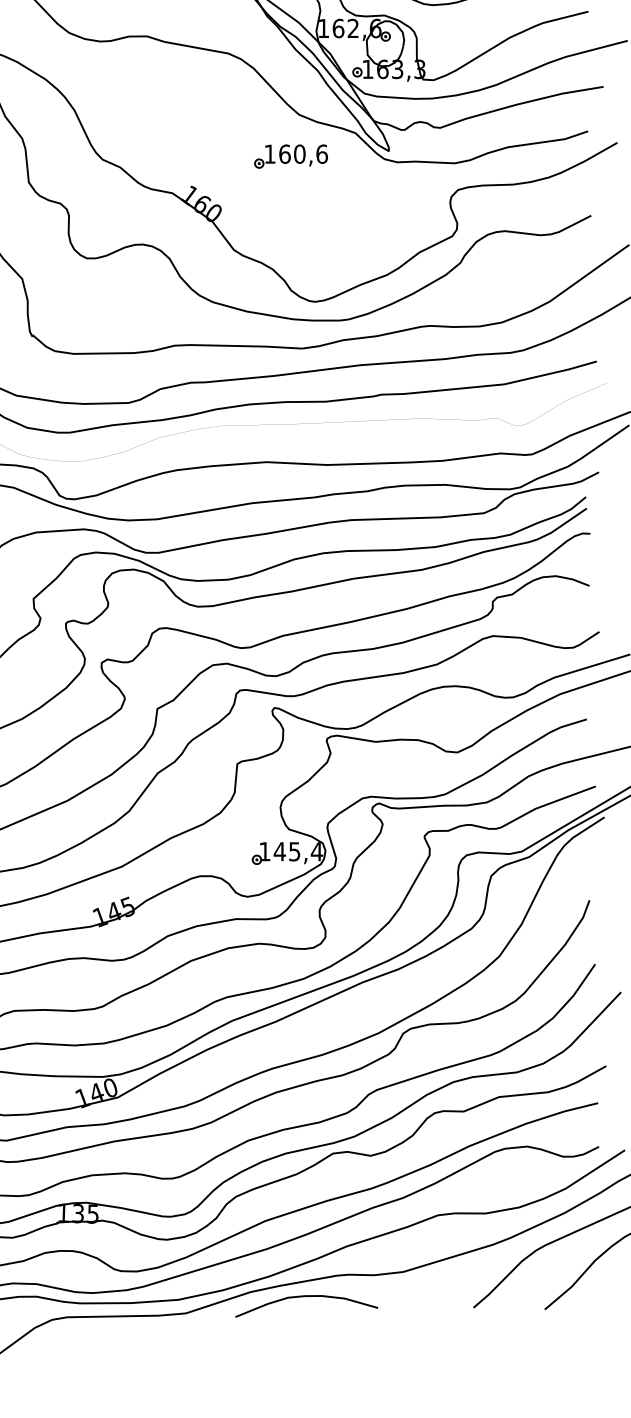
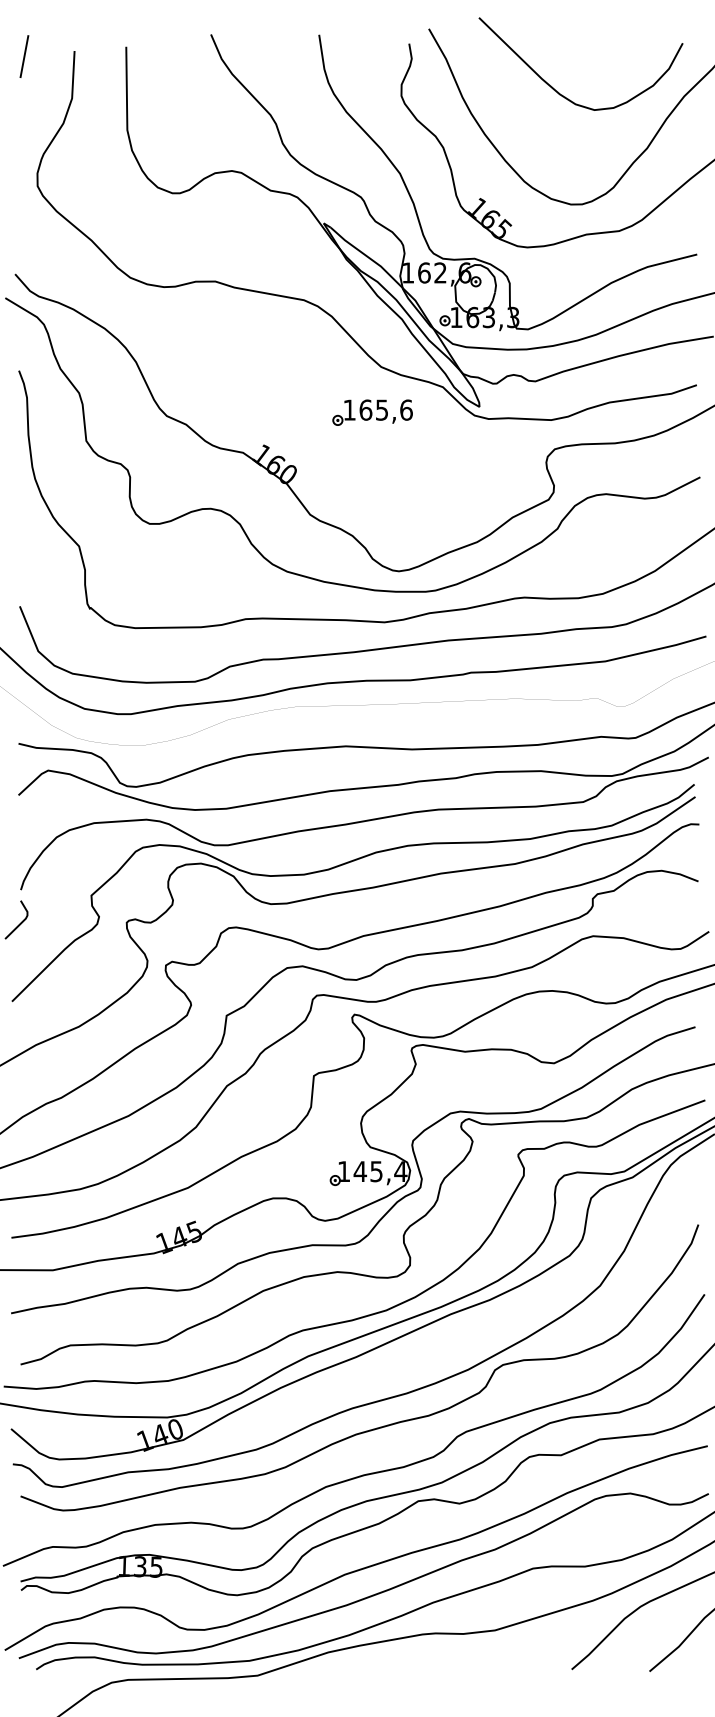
text: (299, 153) -> (381, 409), 160,6 -> 165,6
curve: (306, 1296) -> (389, 1657), removed

